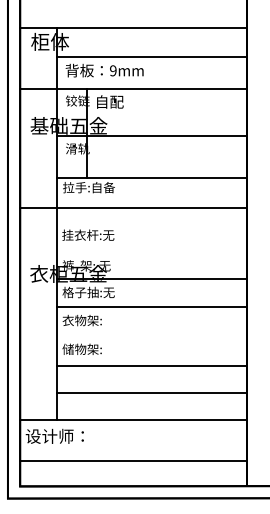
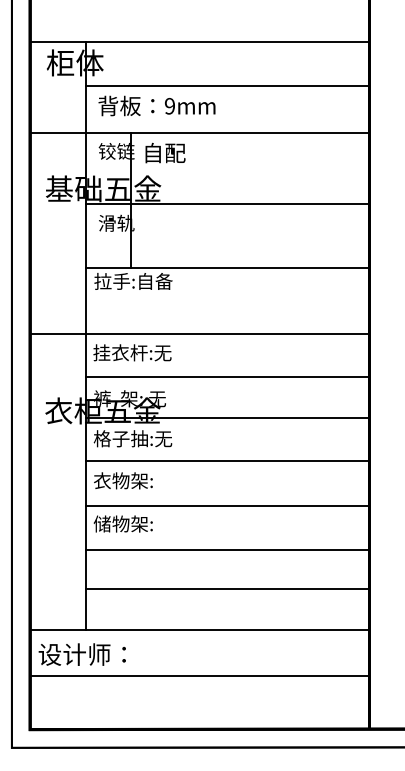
line: (133, 208) -> (200, 333), moved
line: (151, 251) -> (227, 377), added
line: (151, 337) -> (227, 506), added
line: (133, 461) -> (200, 675), moved

